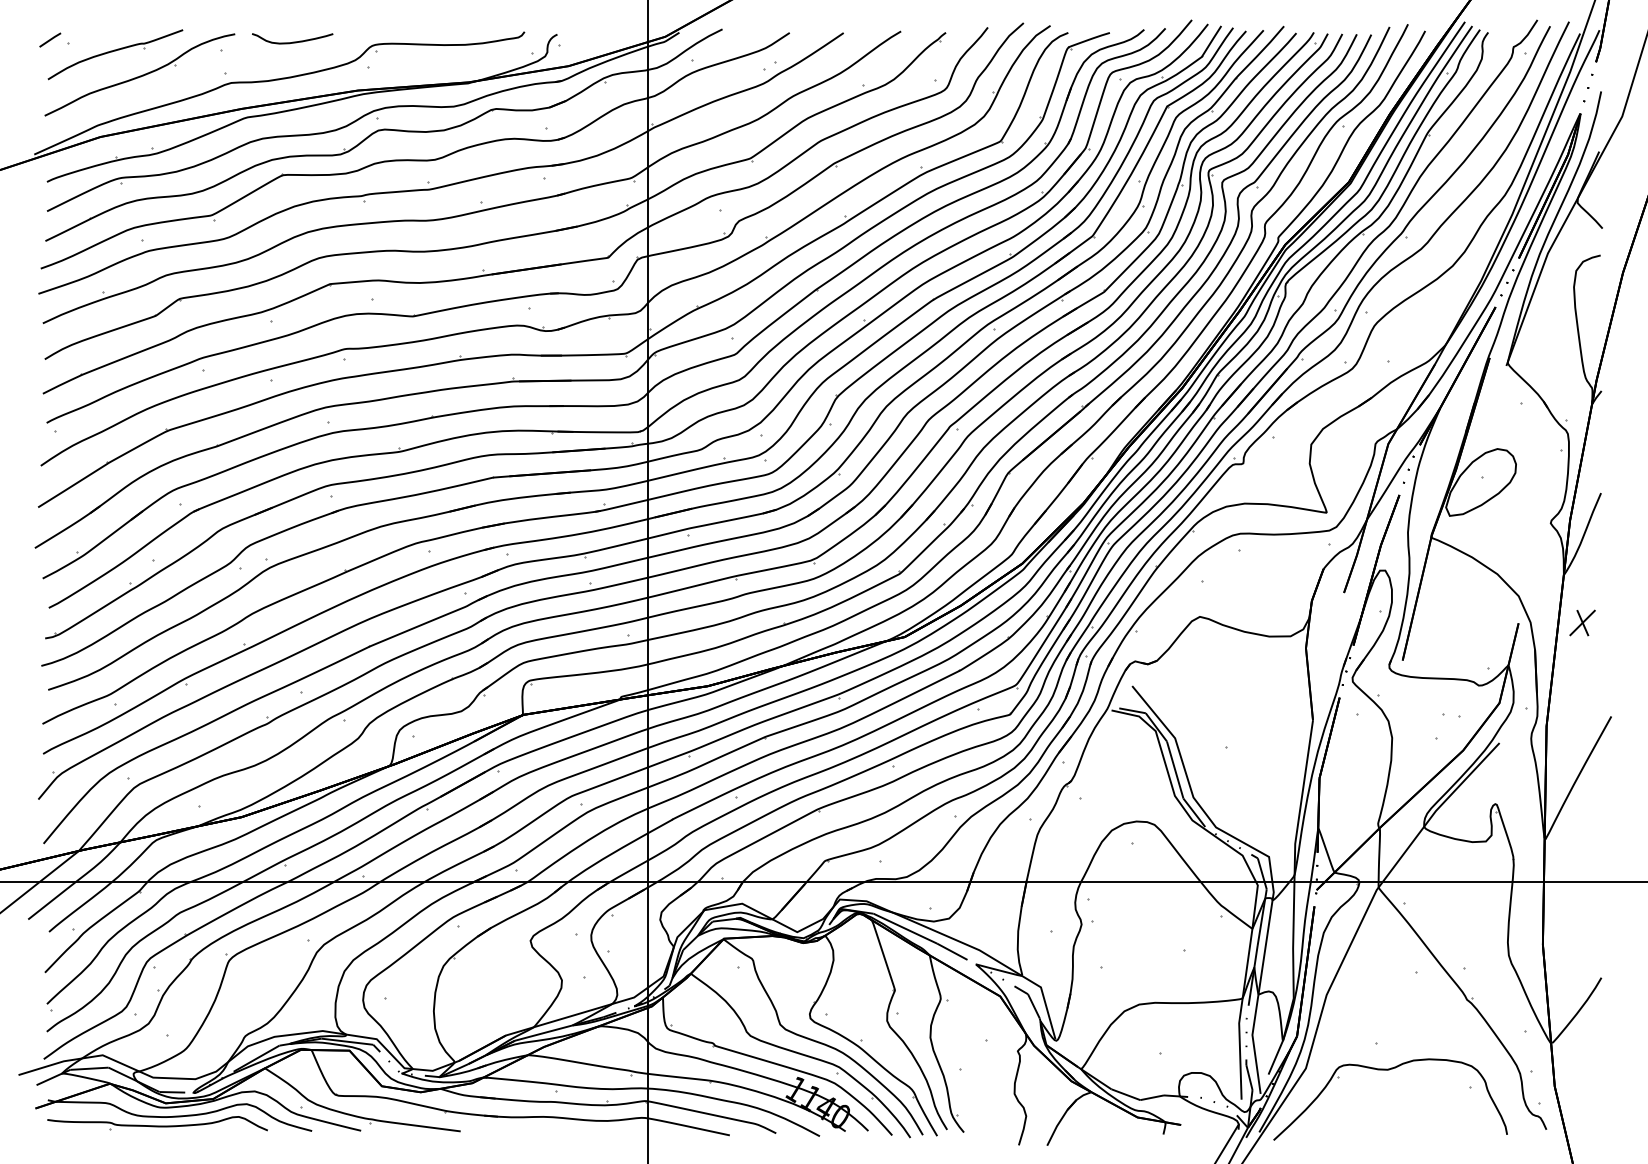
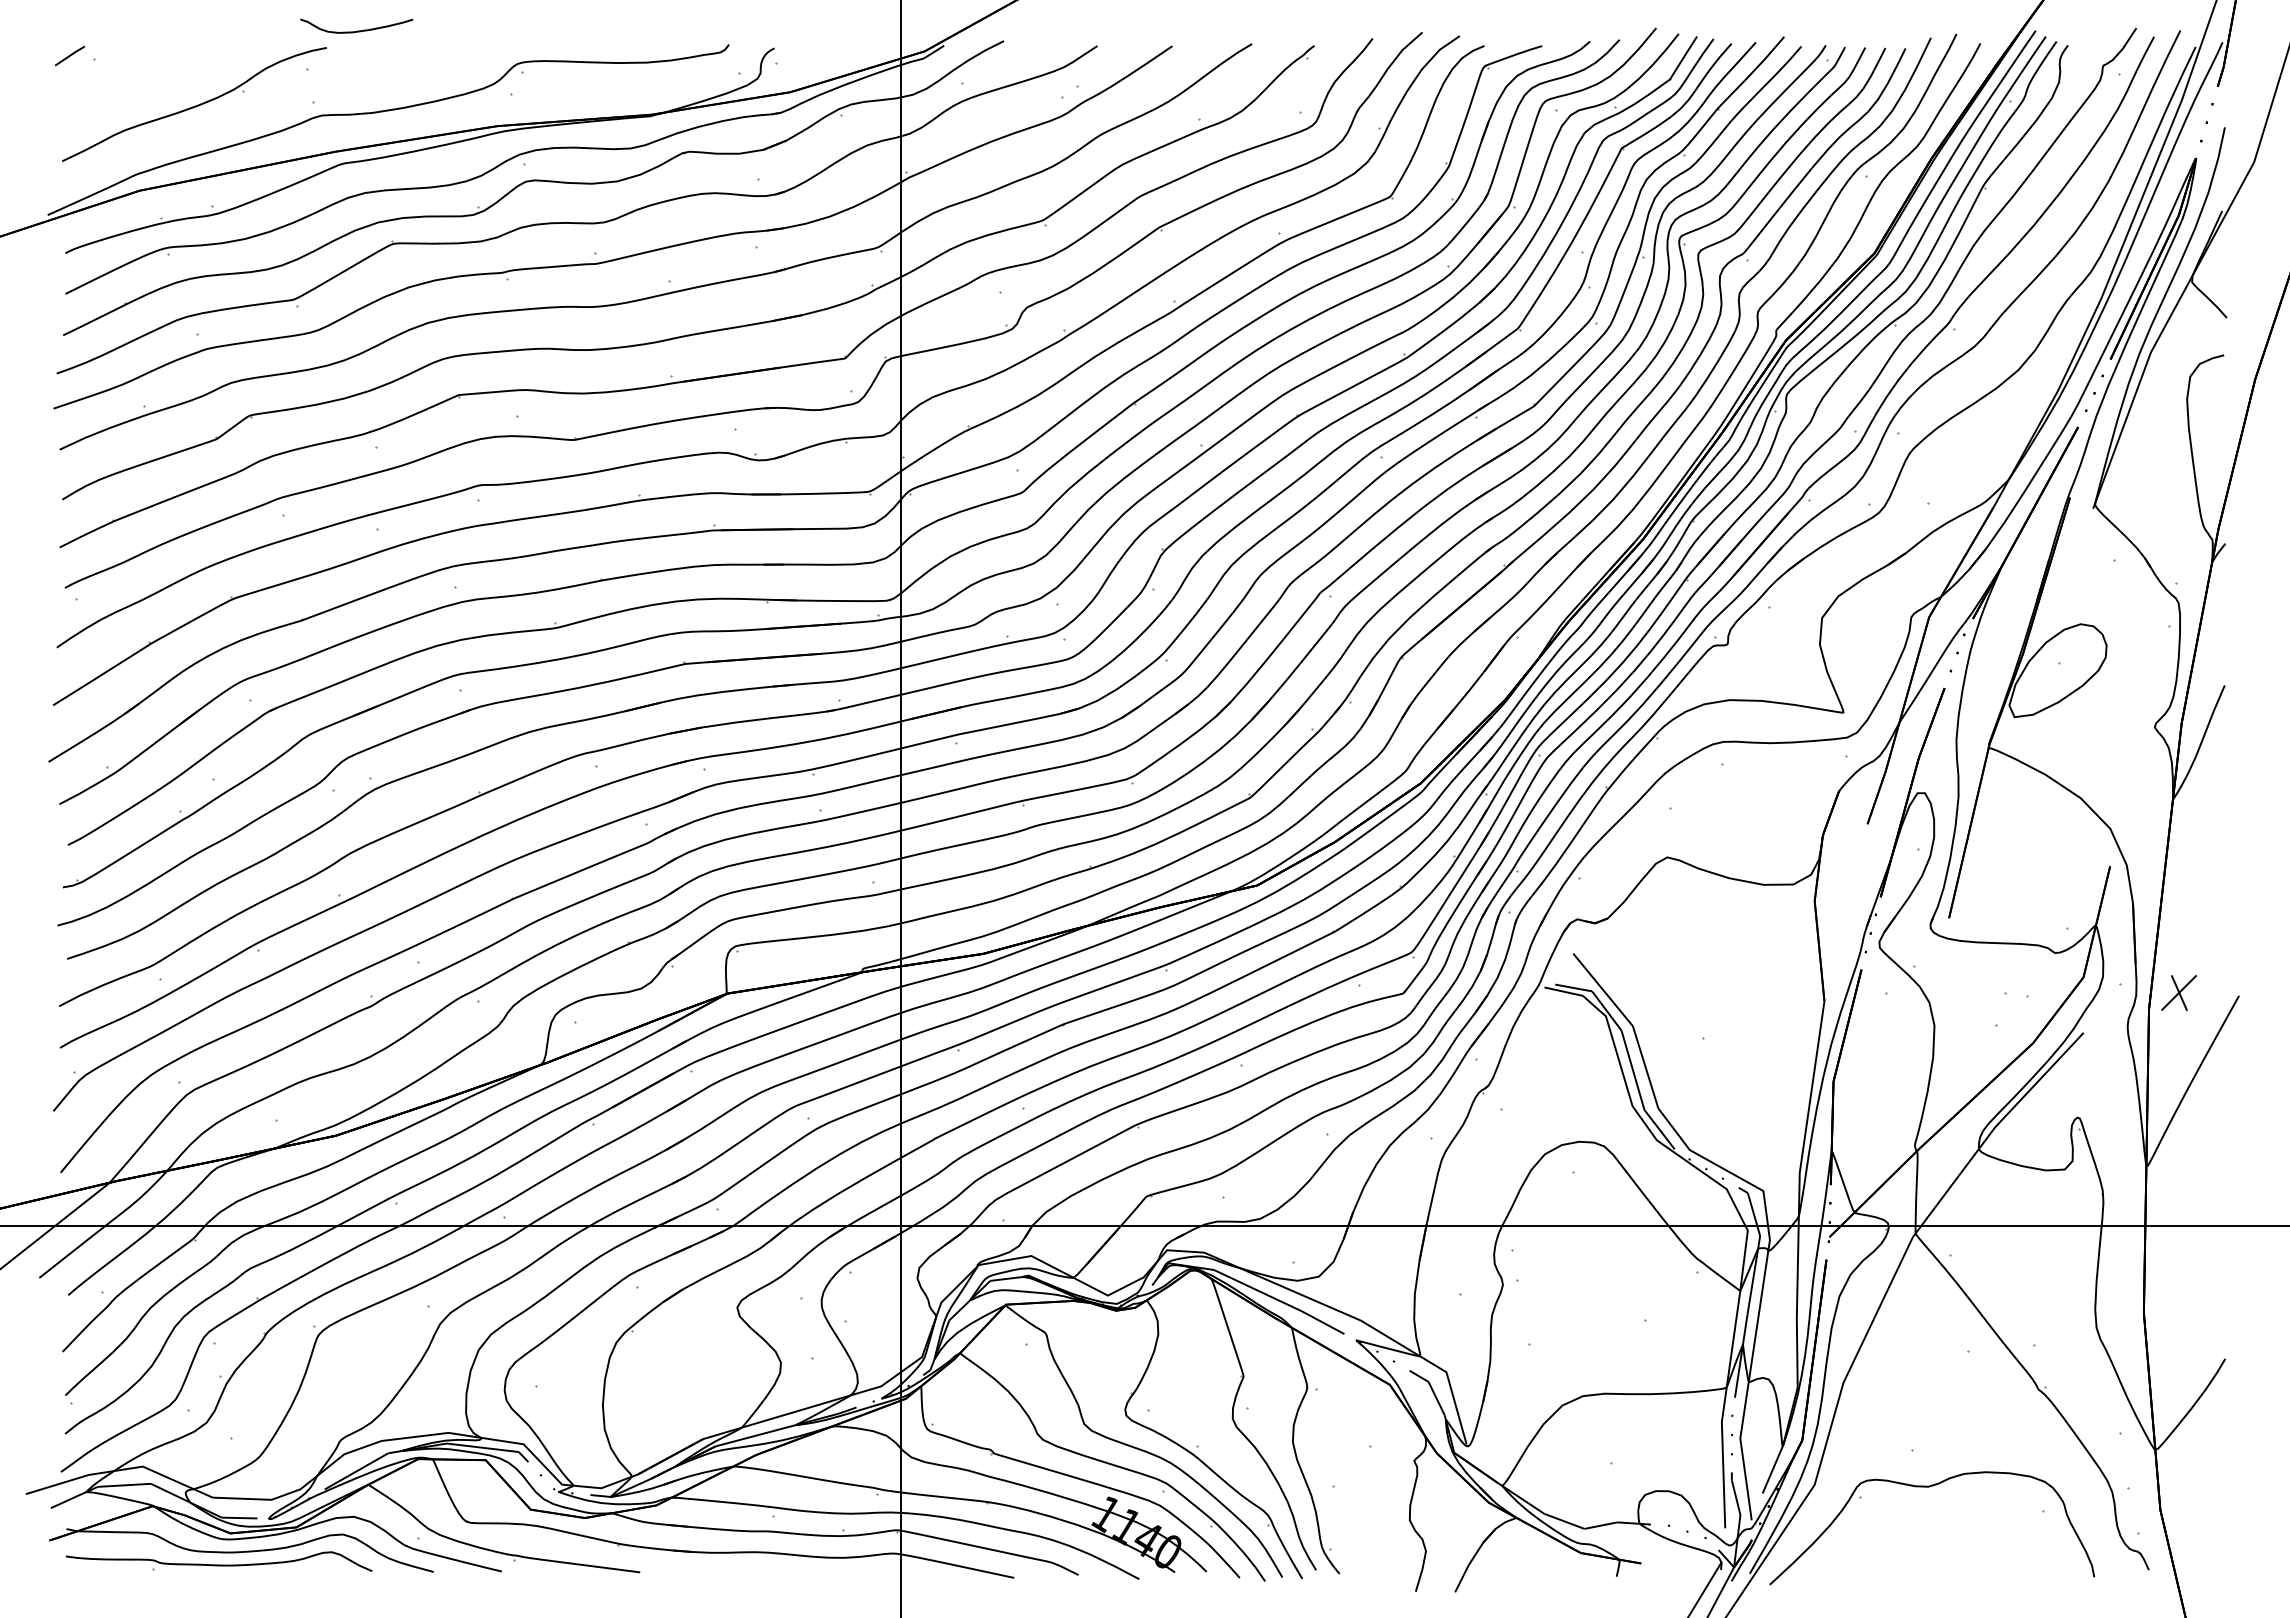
curve: (292, 41) -> (356, 30), moved
part: (115, 54) -> (160, 76), removed
part: (1582, 622) -> (2178, 992), moved

